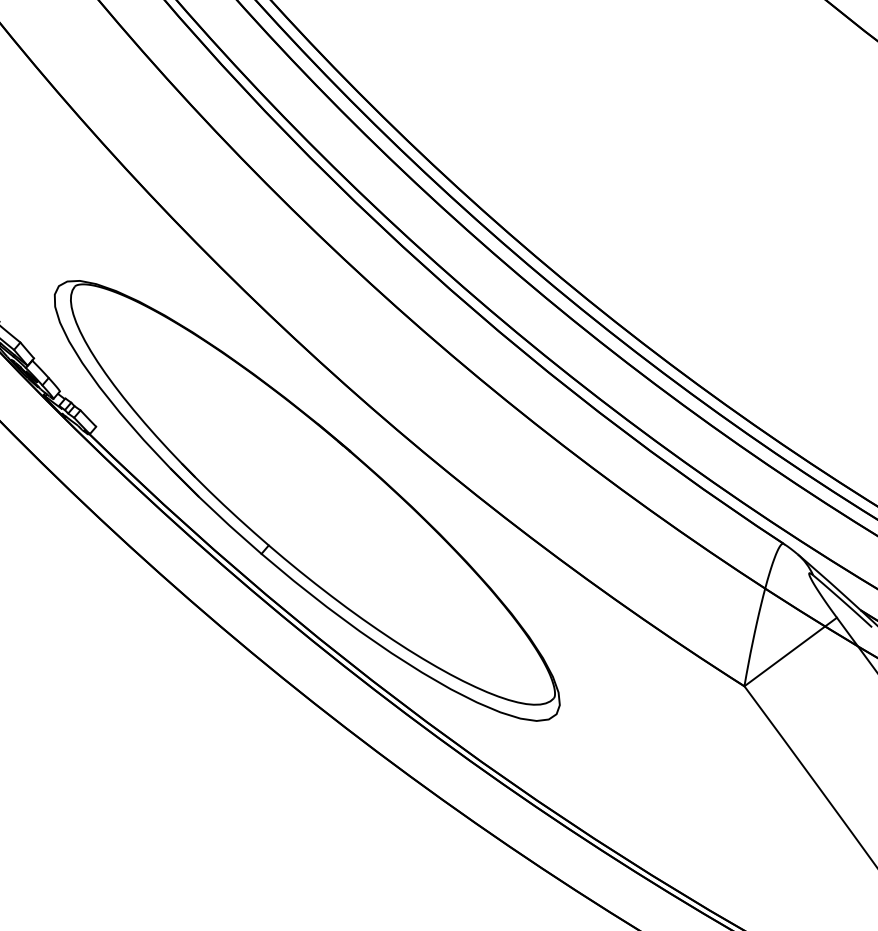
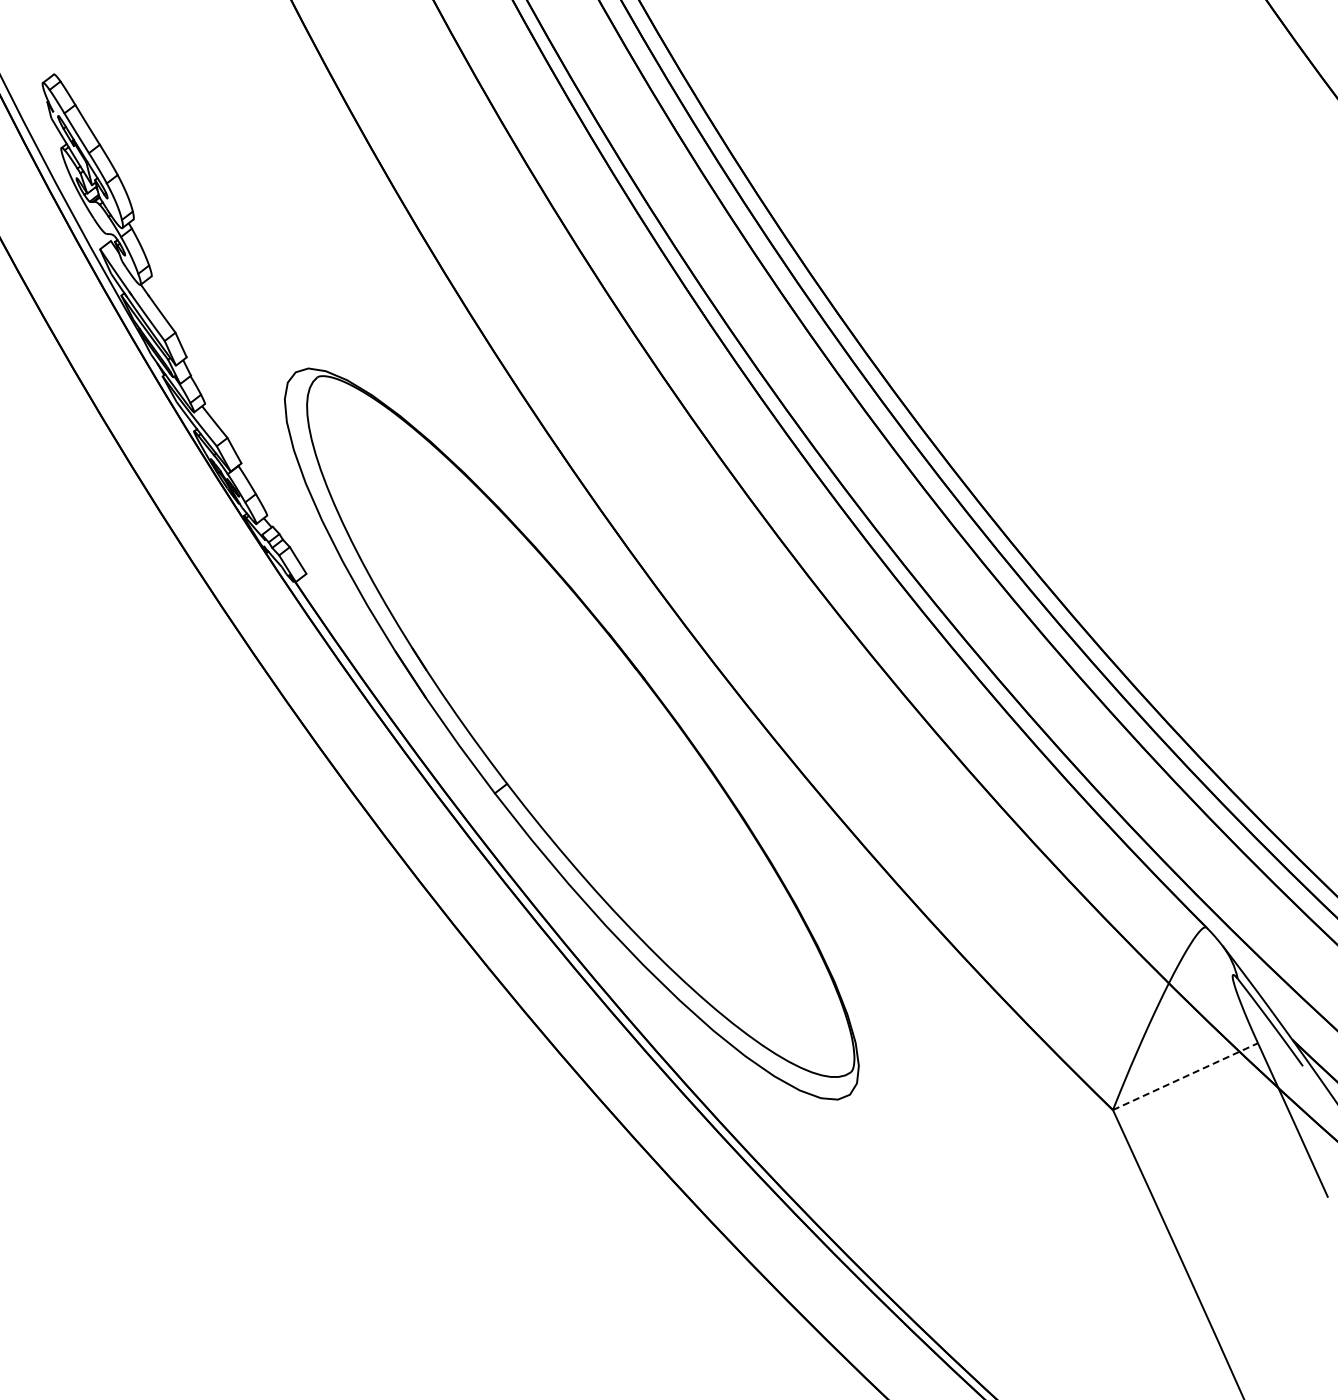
line: (790, 651) -> (1185, 1076), solid -> dashed

